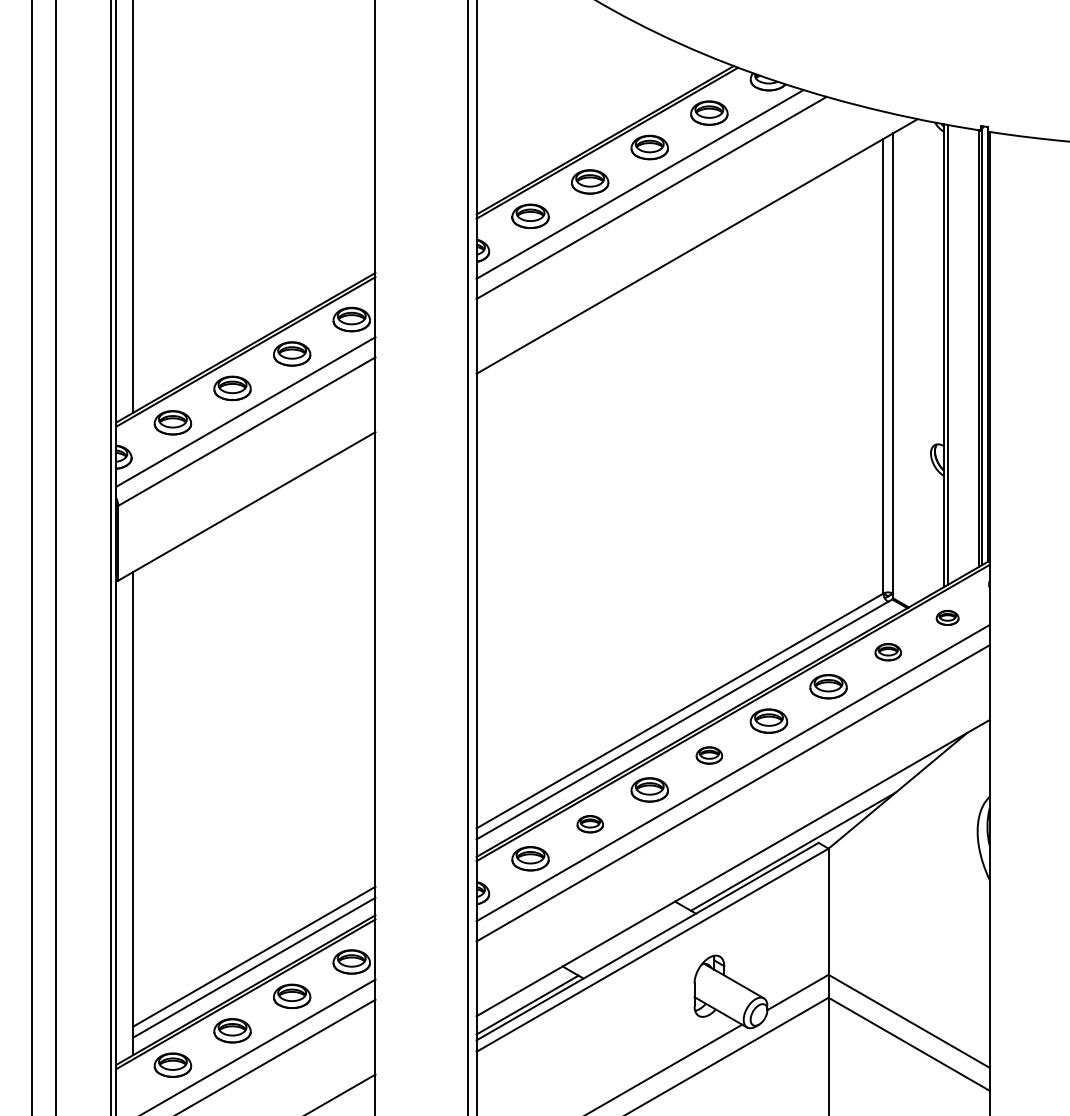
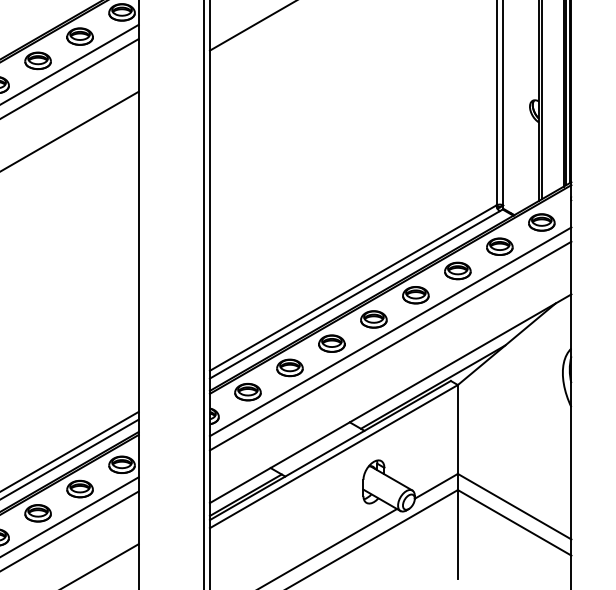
part: (947, 617) -> (541, 222), size x1.67
part: (888, 651) -> (500, 246), size x1.43
part: (709, 755) -> (374, 319), size x1.43
part: (590, 823) -> (290, 367), size x1.43

